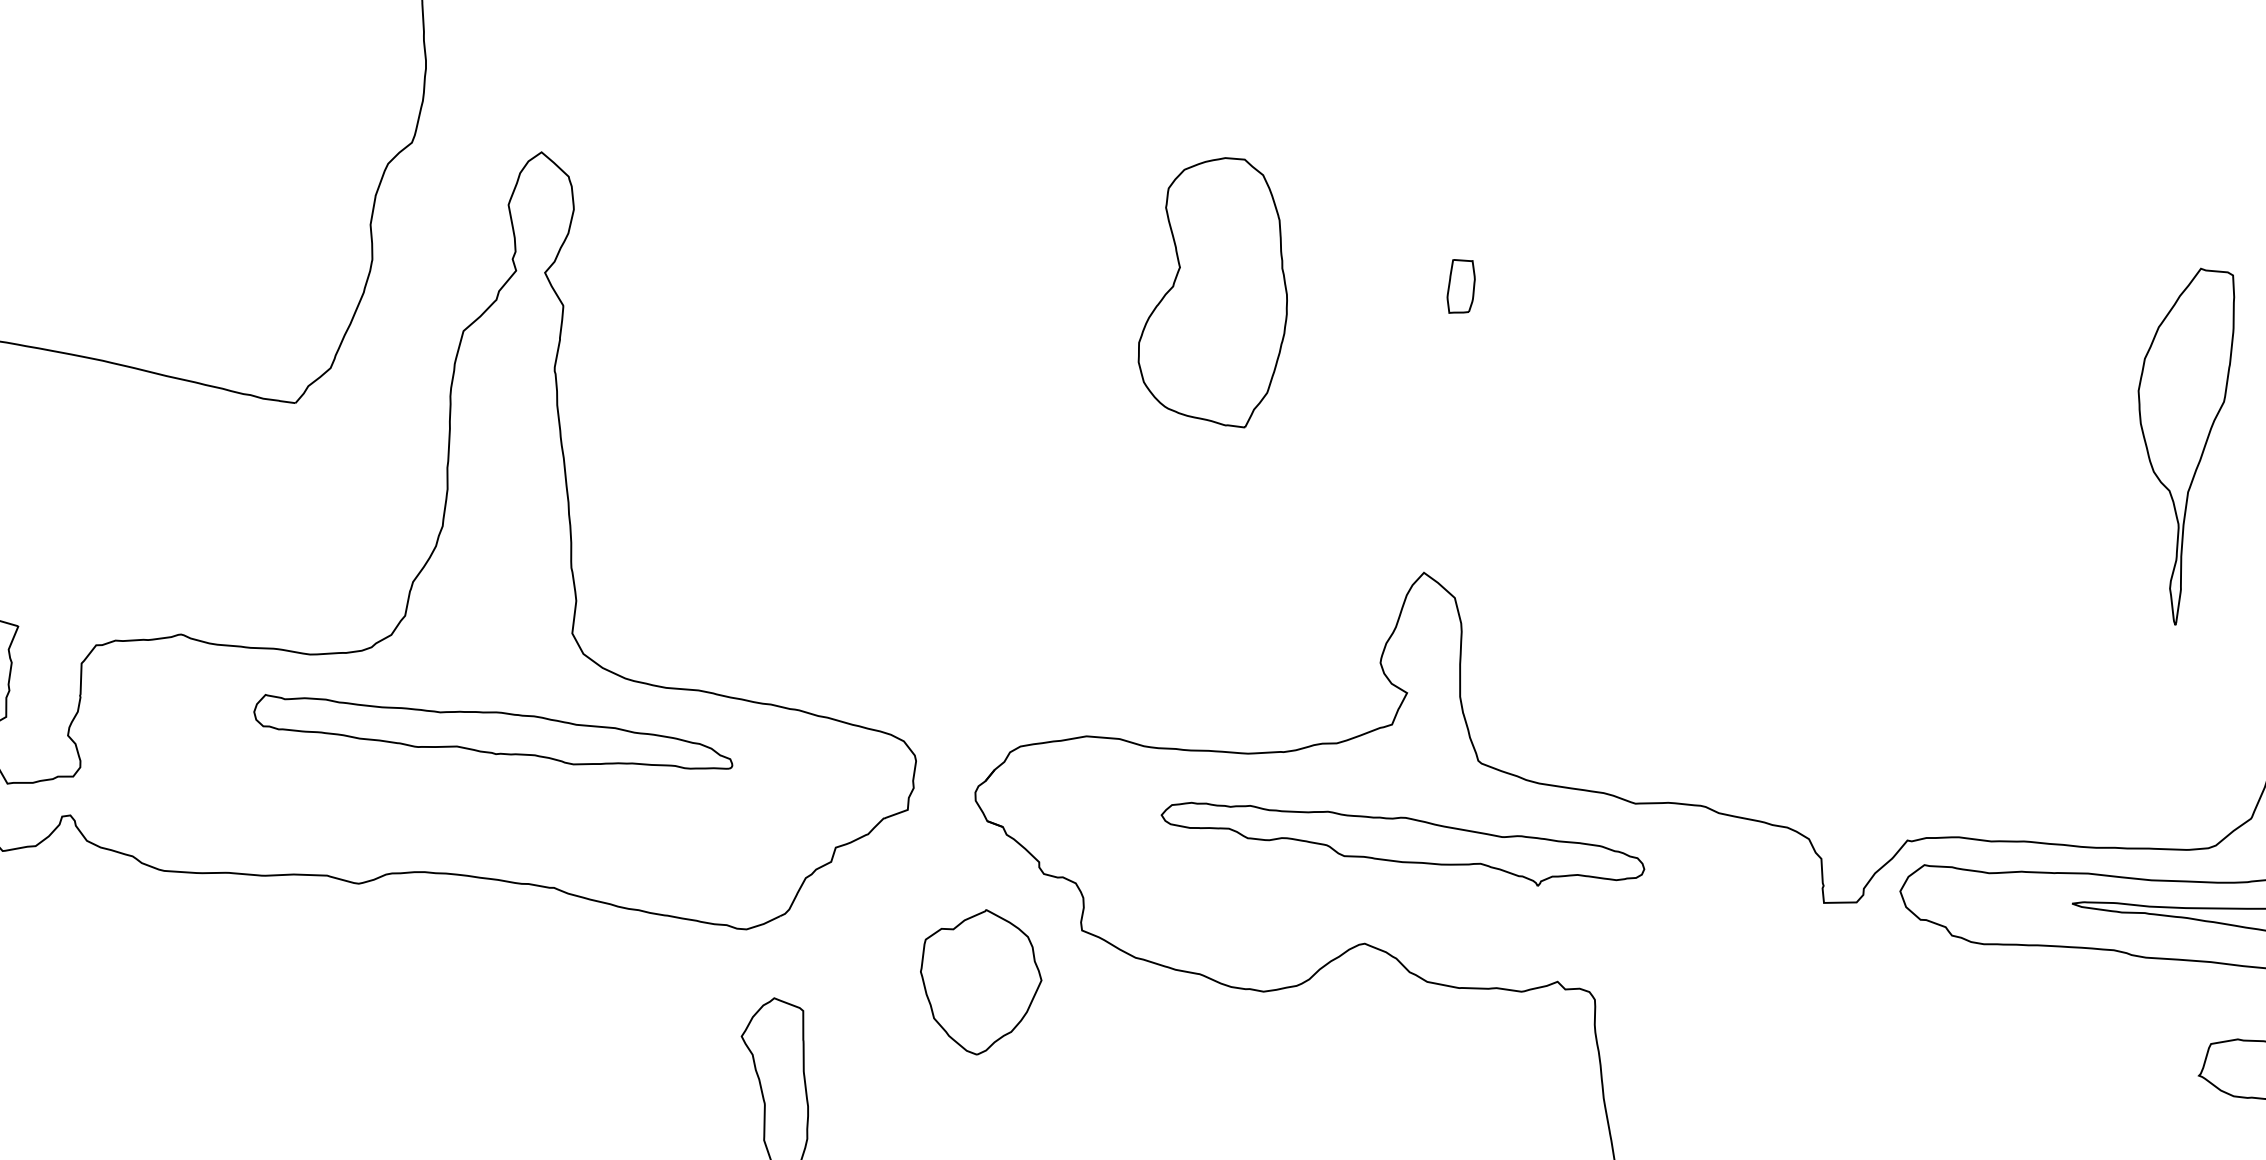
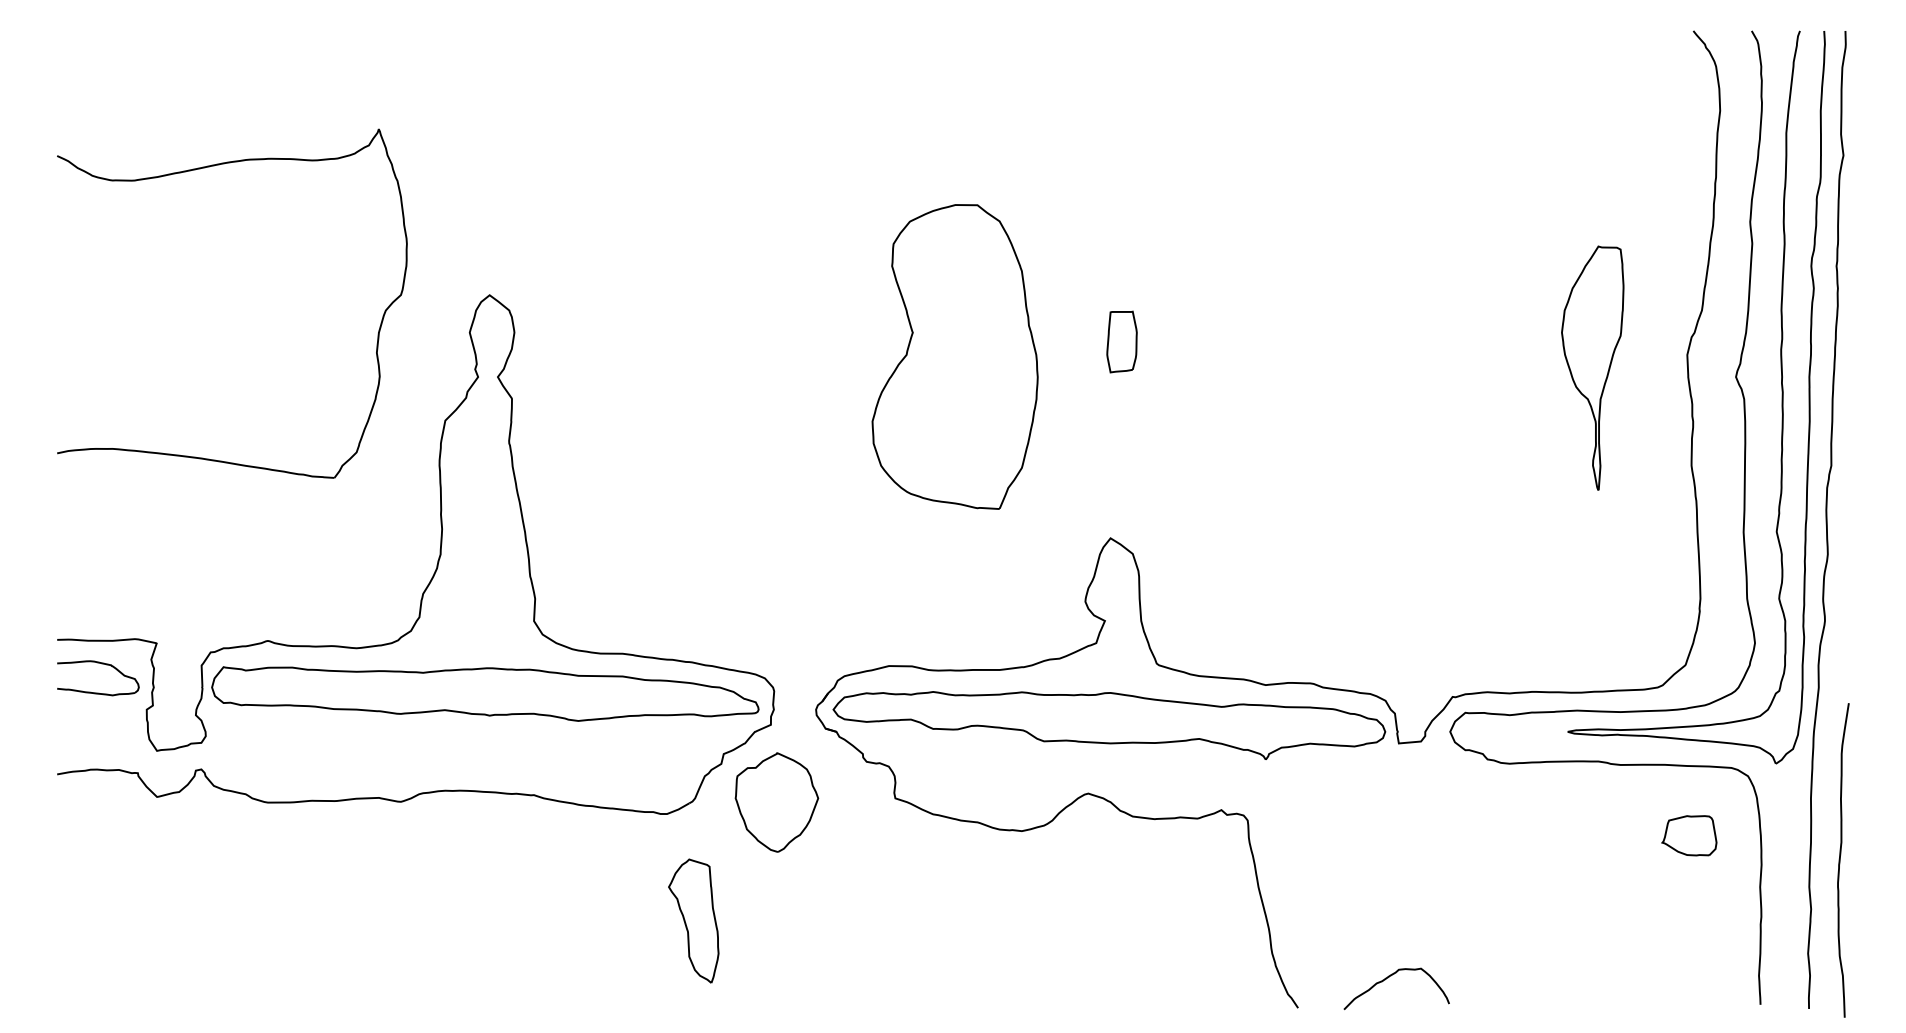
part: (1460, 286) -> (1121, 341), size x1.67
part: (1214, 290) -> (954, 356), size x1.67
part: (2179, 444) -> (1592, 367), moved
part: (493, 734) -> (485, 693), size x1.67
part: (1402, 846) -> (1109, 725), size x1.67
part: (980, 982) -> (776, 802), moved

